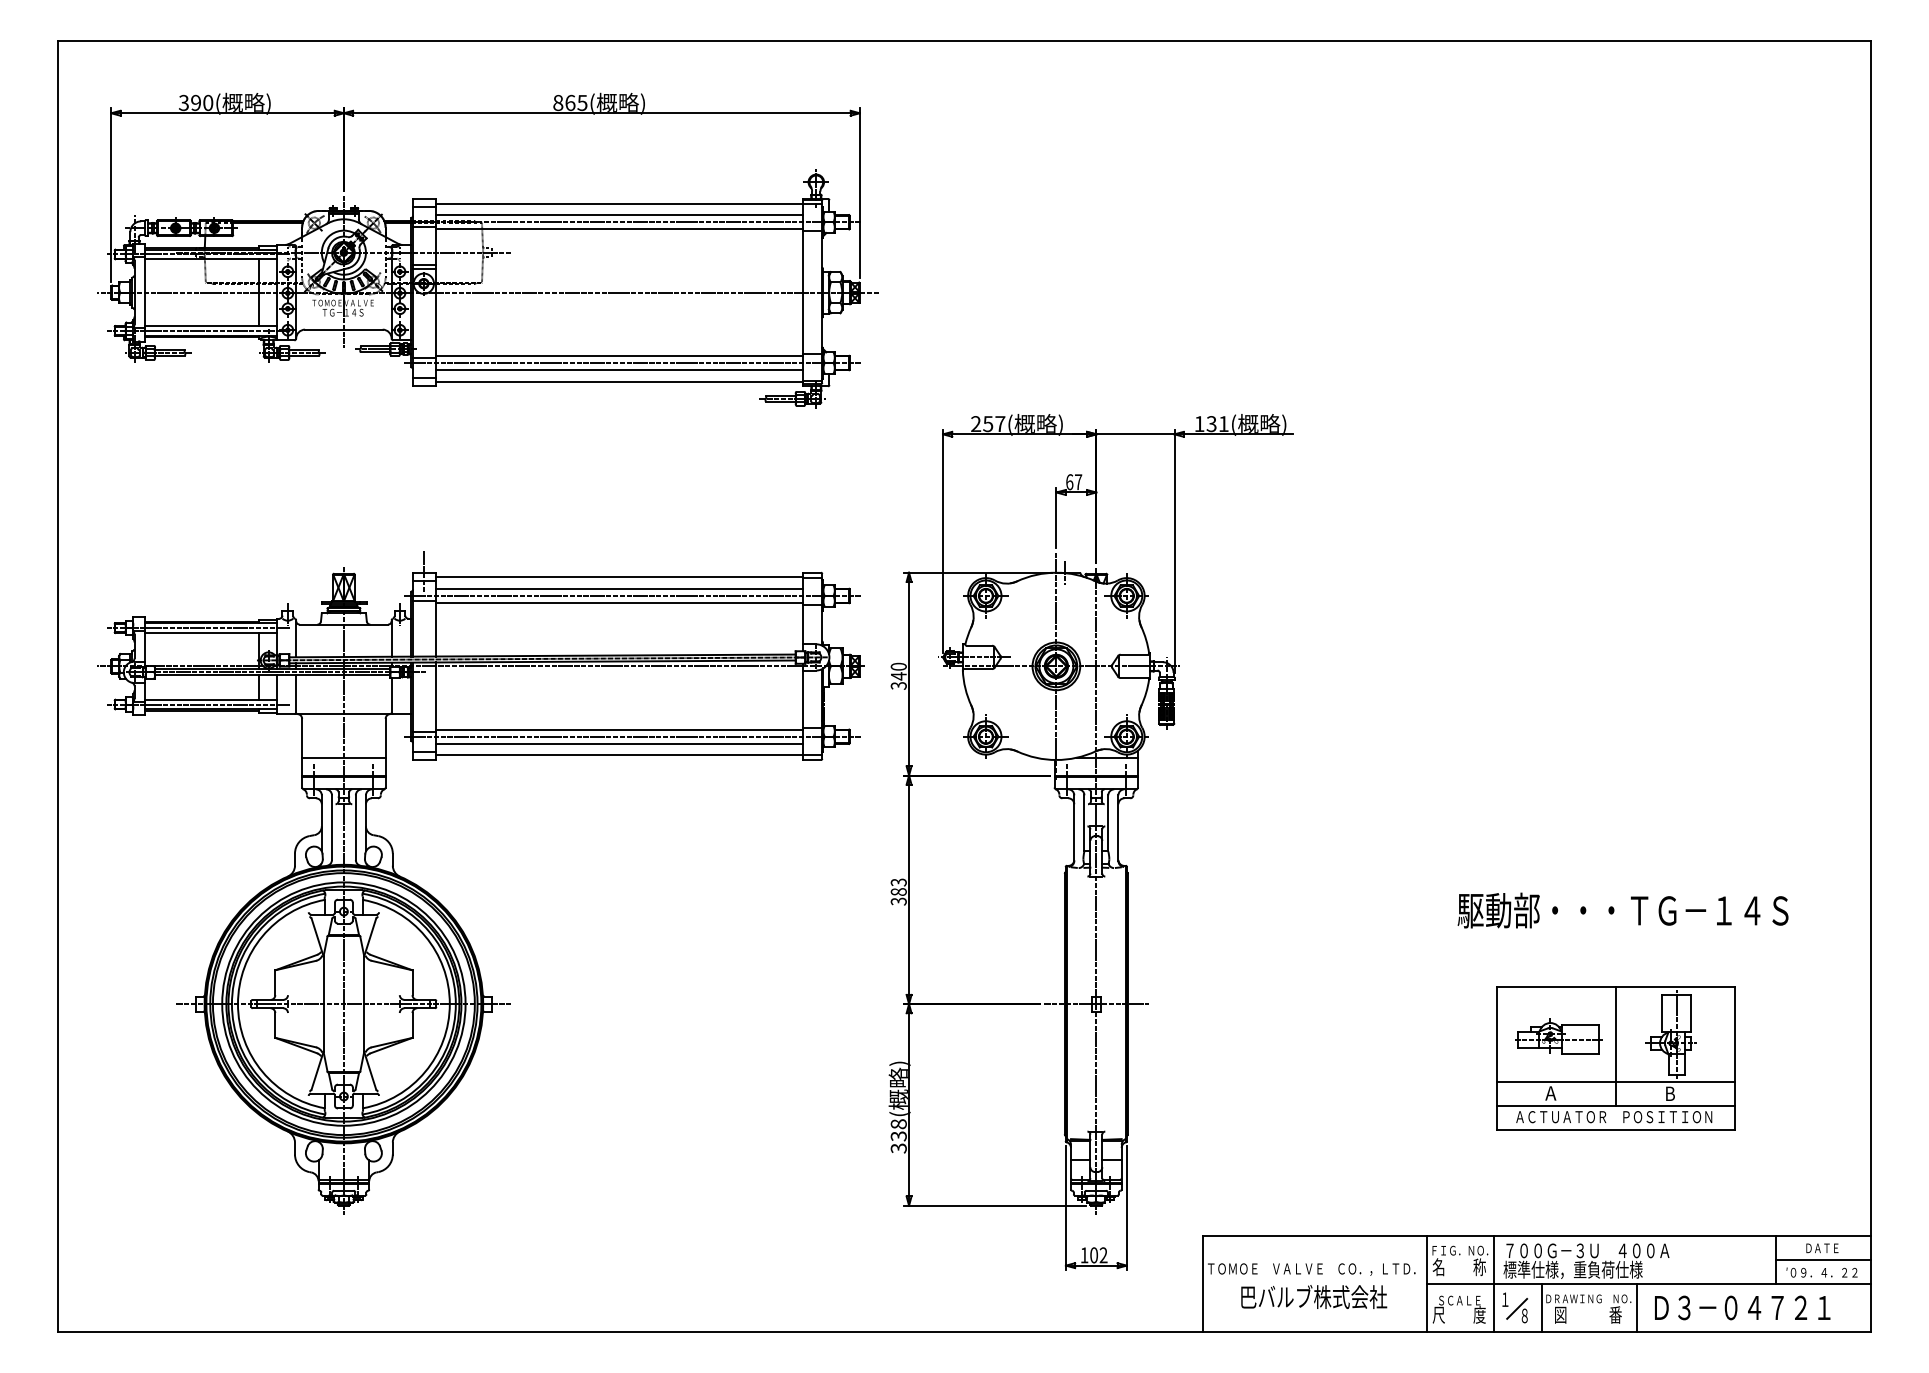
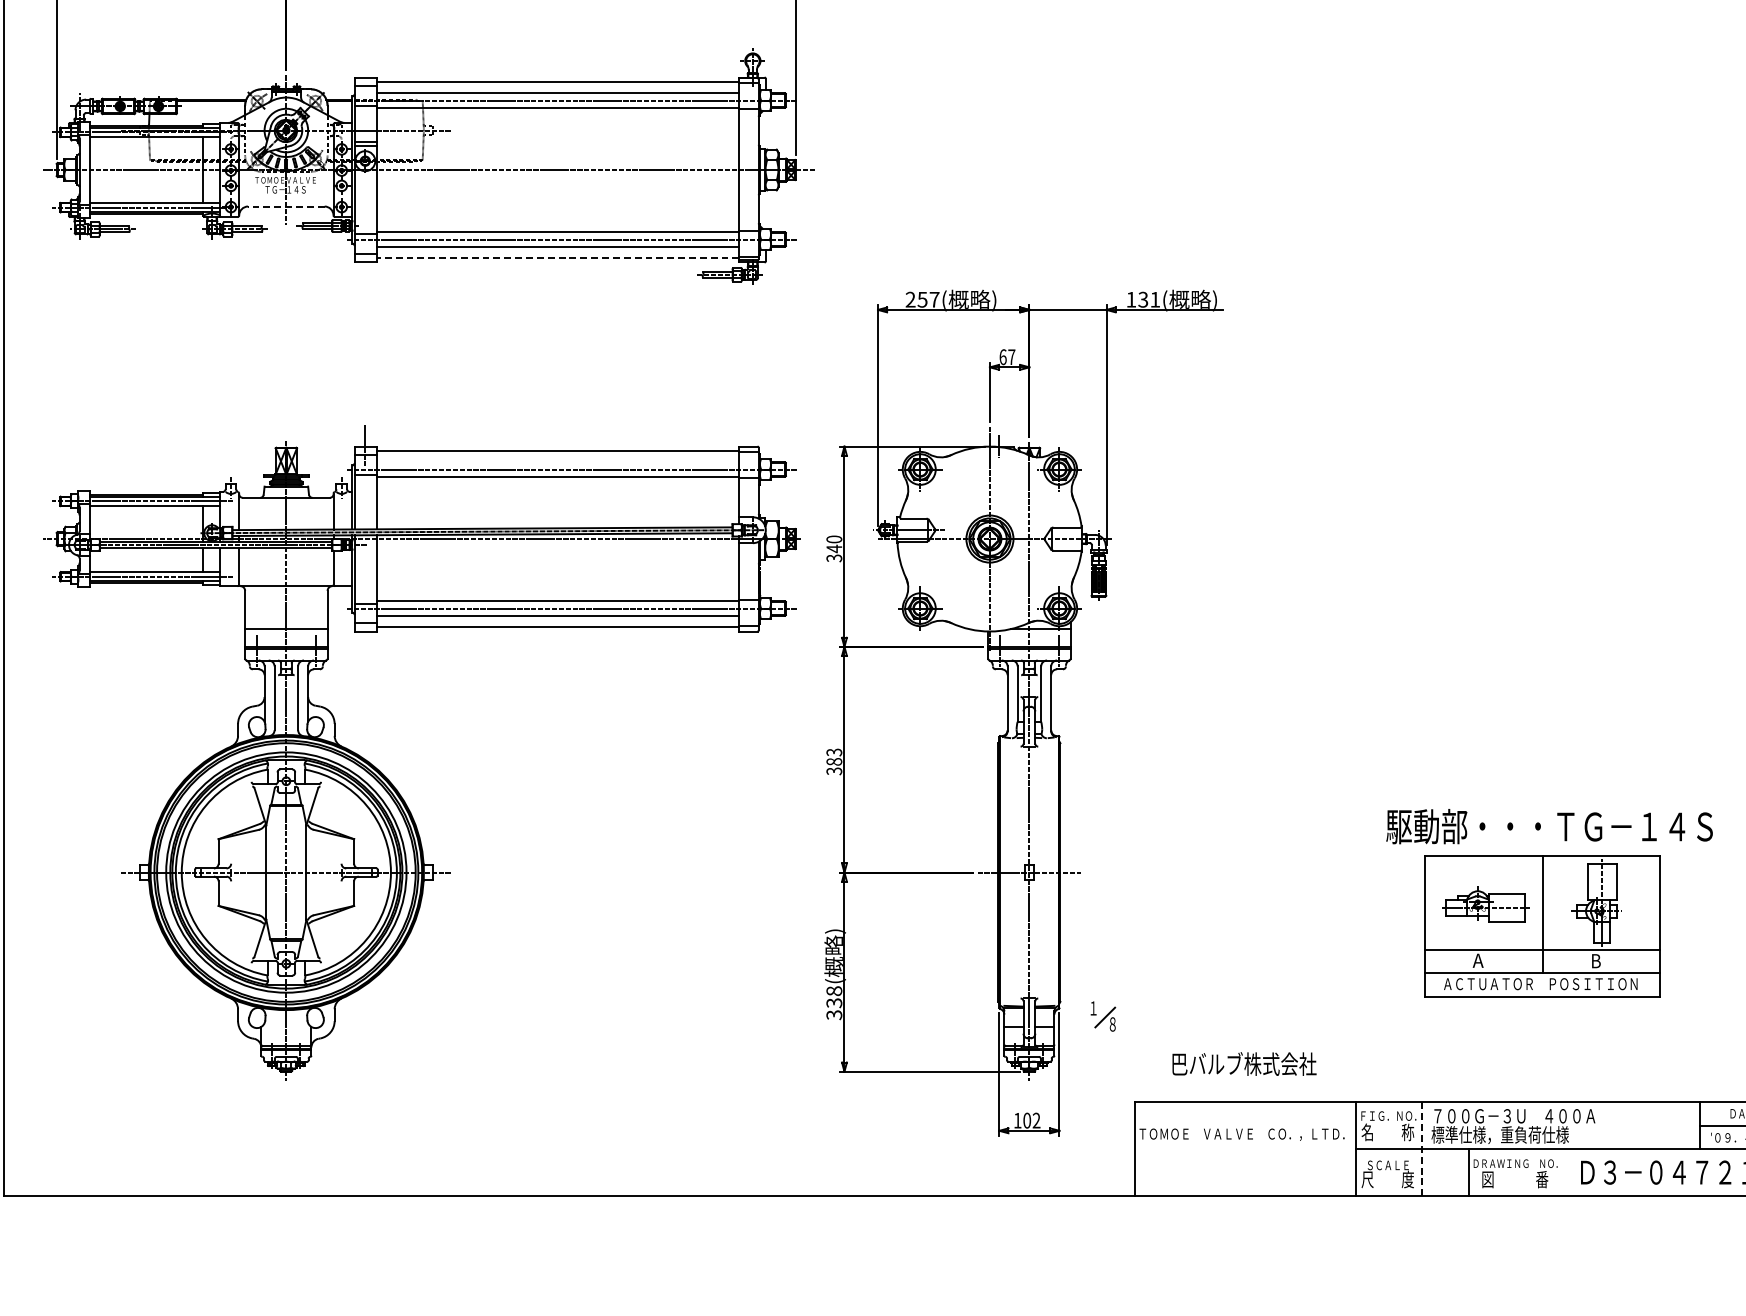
line: (343, 329) -> (285, 206), solid -> dashed
line: (618, 381) -> (557, 257), solid -> dashed
line: (618, 588) -> (557, 462), removed
text: (1622, 910) -> (1548, 826), moved
line: (1494, 1284) -> (1422, 1149), solid -> dashed
text: (1314, 1296) -> (1244, 1063), moved
part: (1514, 1307) -> (1102, 1016), moved
line: (1637, 1307) -> (1563, 1172), removed

